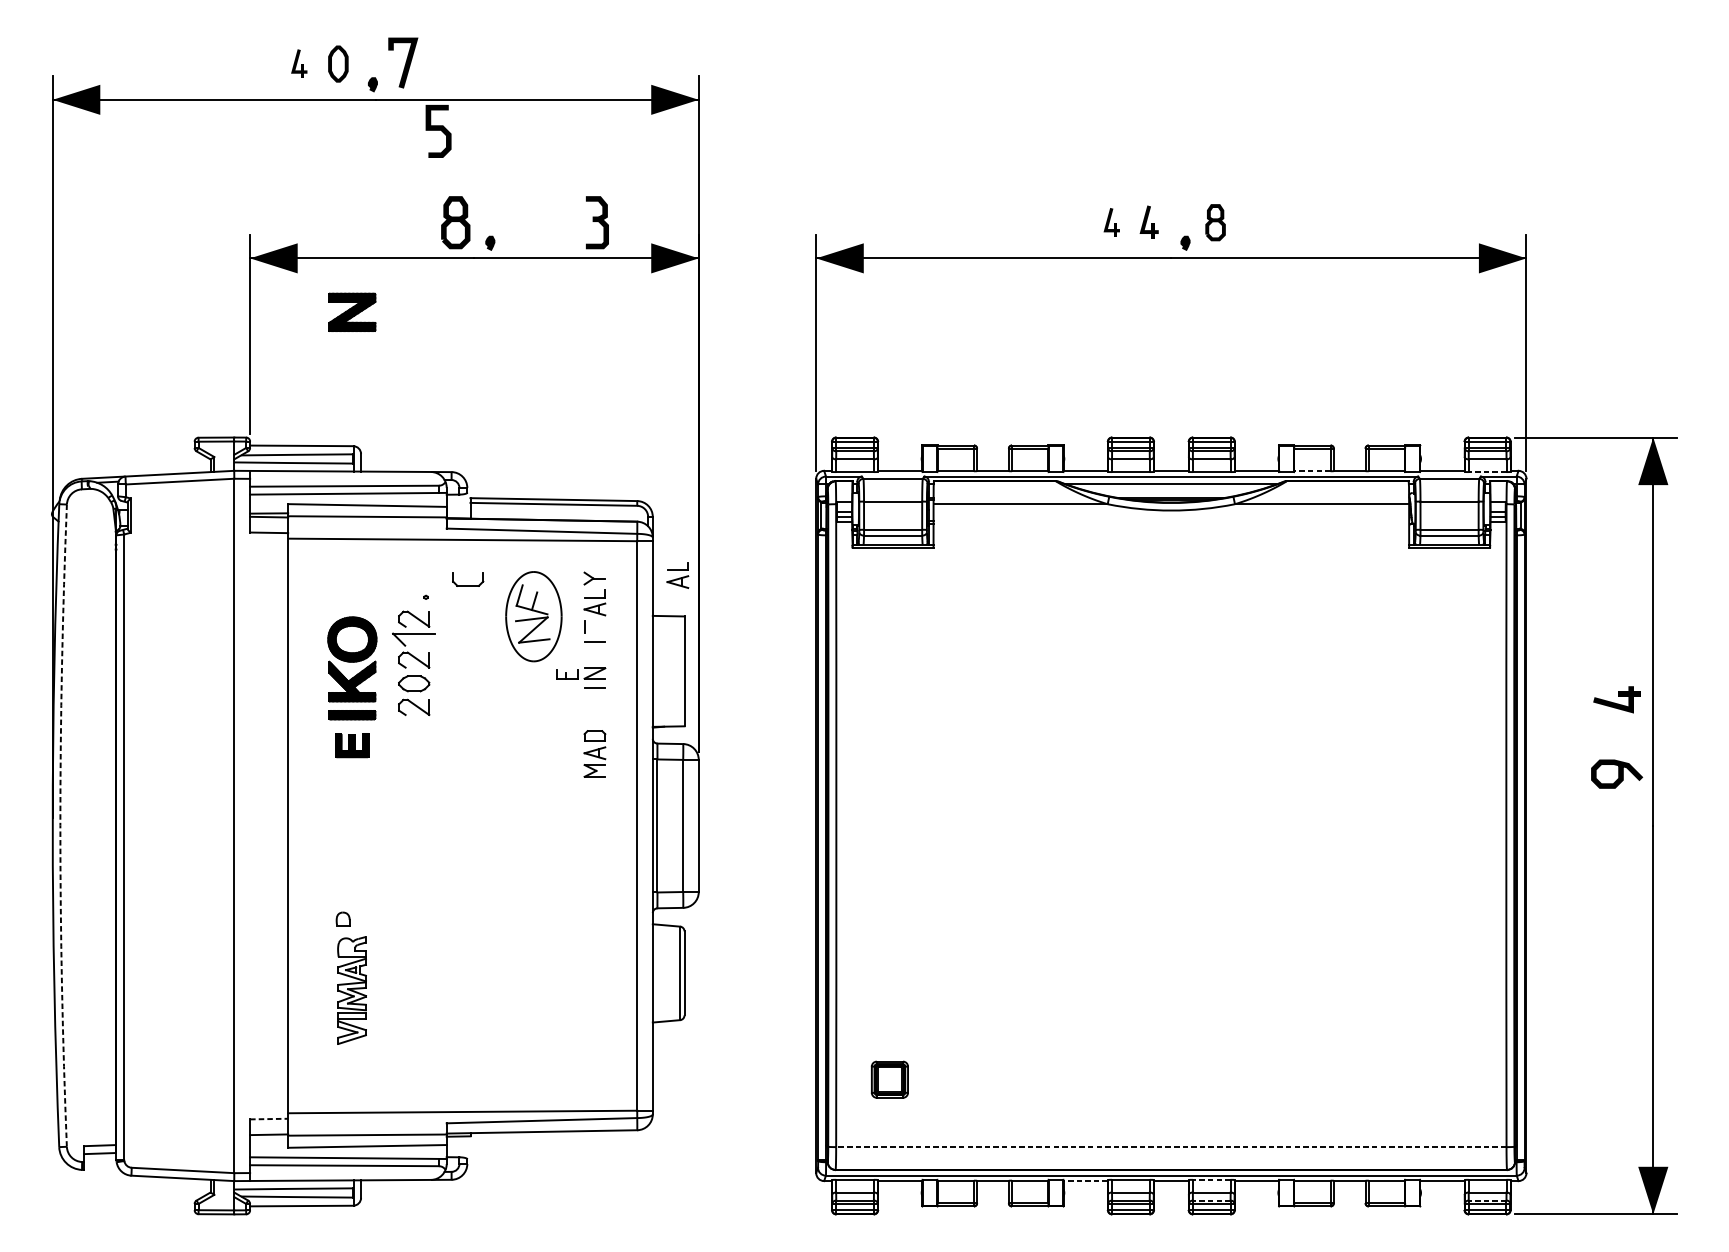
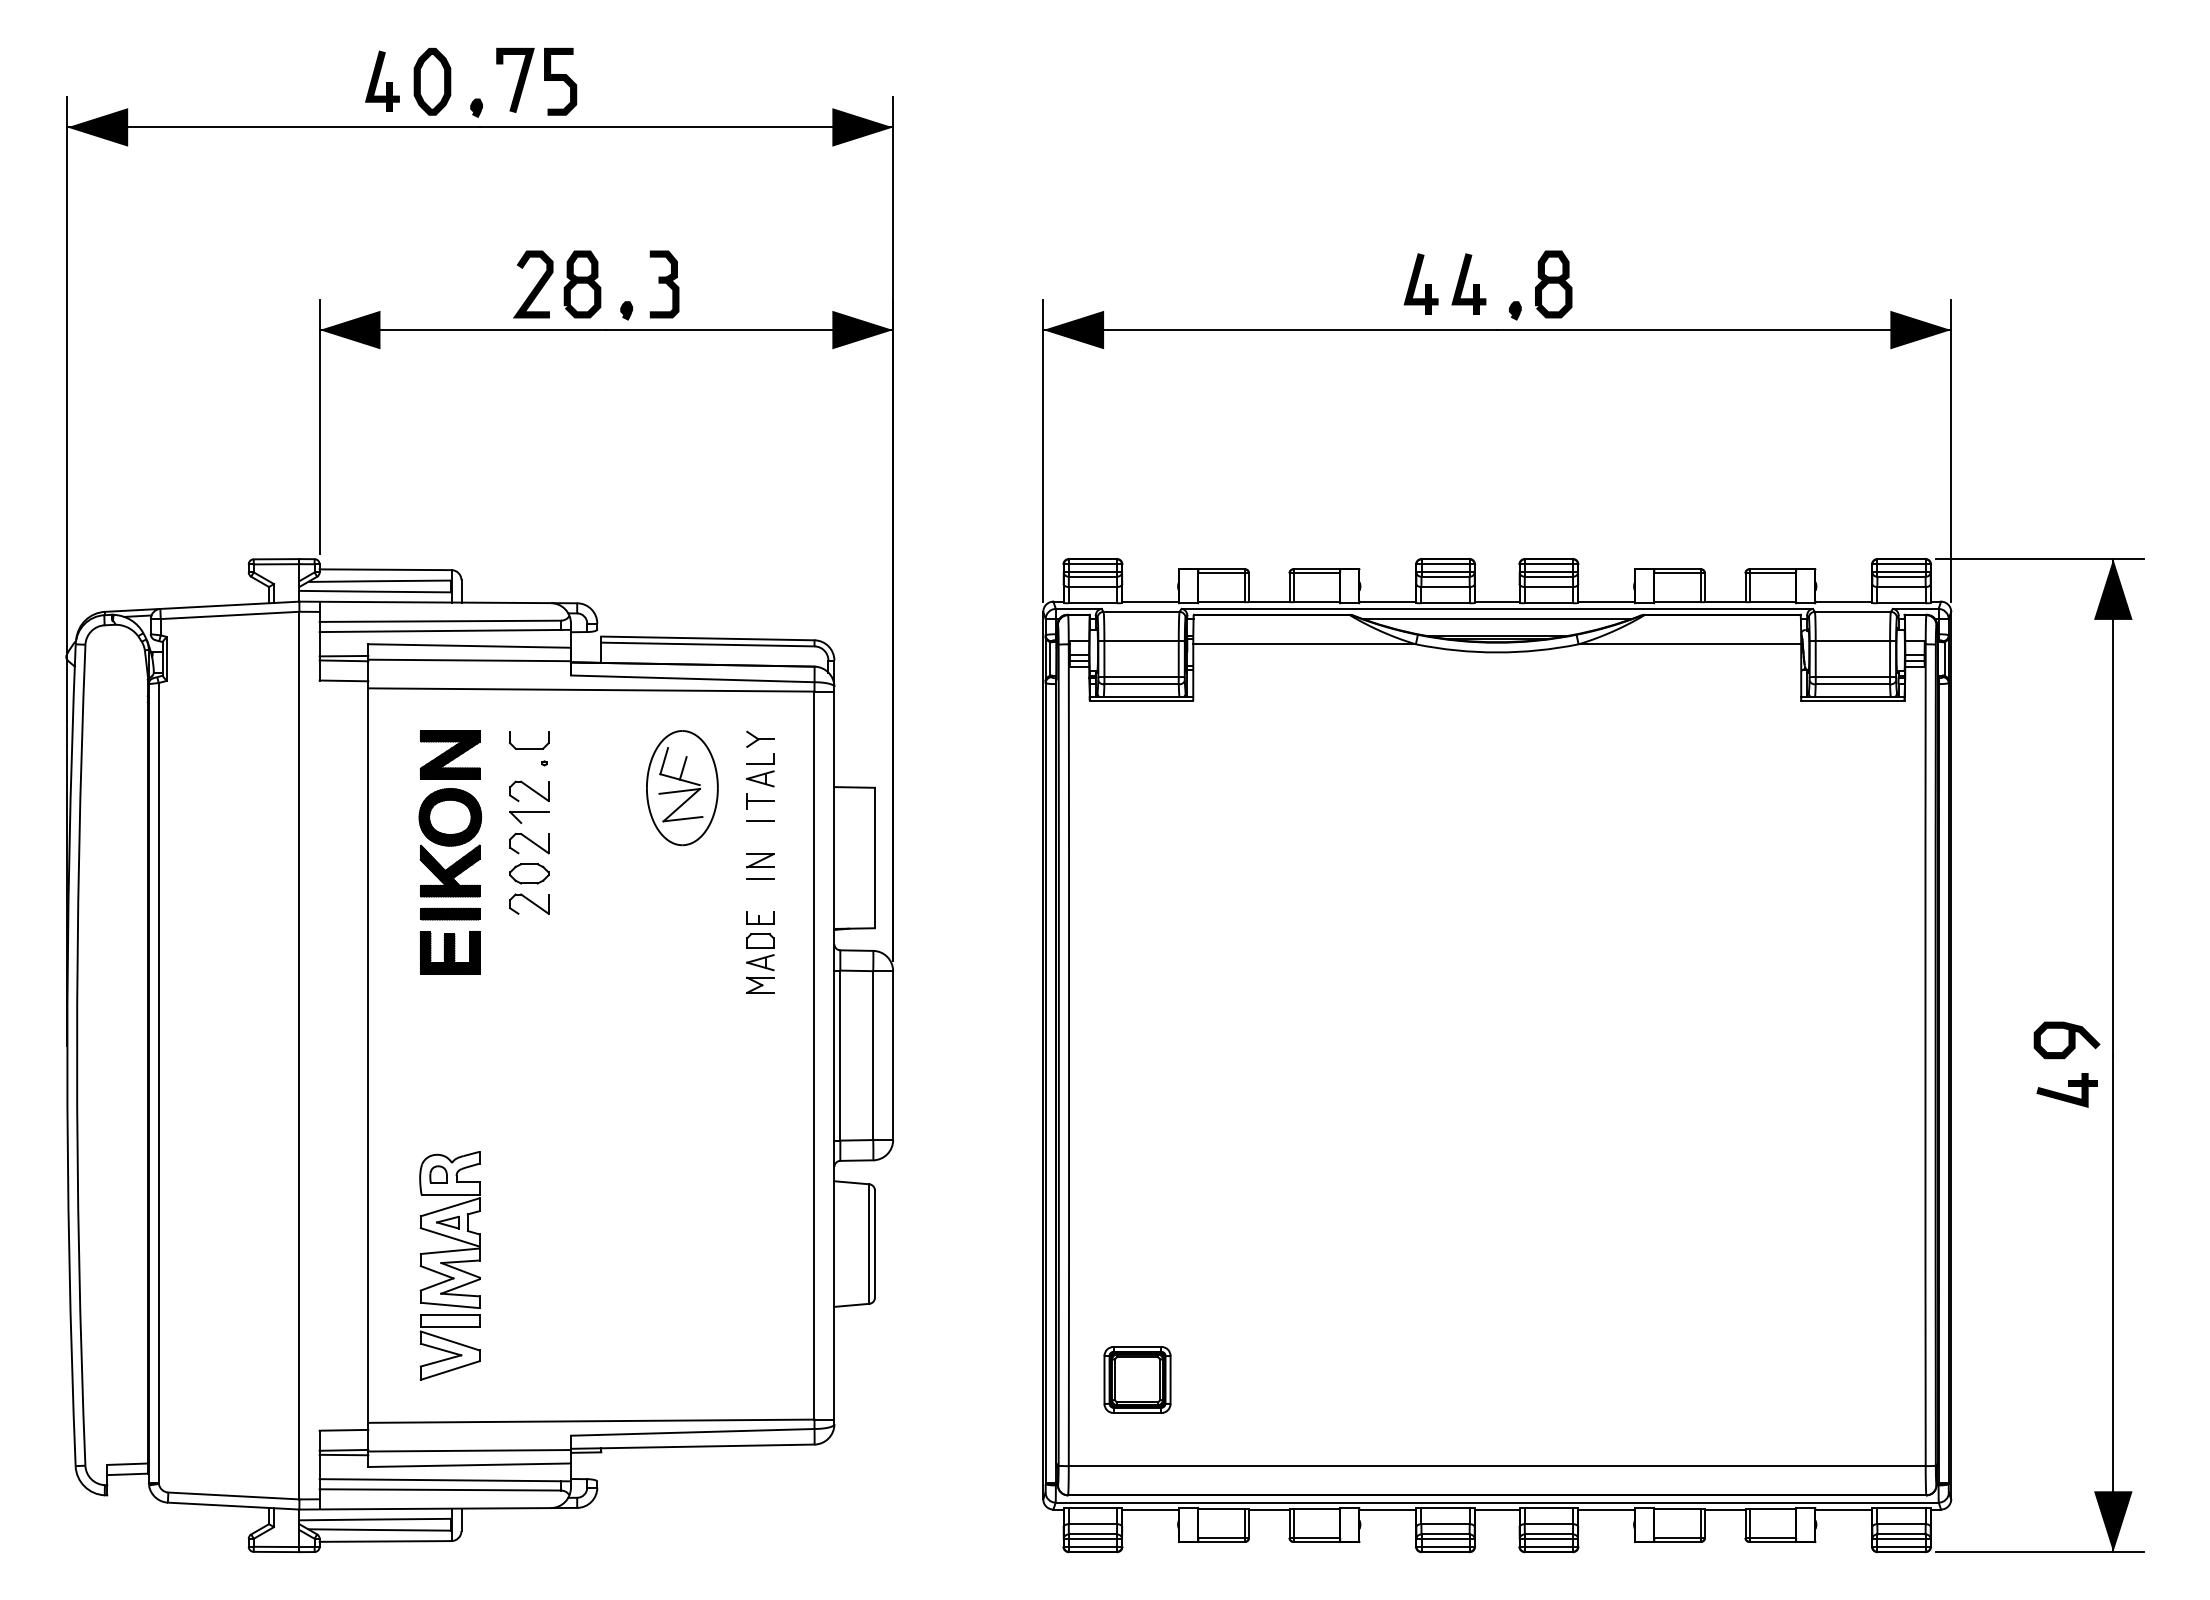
part: (299, 63) -> (382, 80), size x1.67
part: (338, 63) -> (432, 81), size x1.43
curve: (438, 130) -> (560, 80), moved
part: (1111, 221) -> (1420, 283), size x1.67
part: (1148, 221) -> (1468, 283), size x1.43
part: (597, 222) -> (664, 284), moved
part: (1215, 222) -> (1553, 284), size x1.43
curve: (418, 223) -> (535, 285), added
part: (351, 311) -> (449, 754), moved
line: (1312, 471) -> (1677, 602), dashed -> solid
line: (1487, 472) -> (1901, 603), dashed -> solid
part: (677, 575) -> (866, 735), removed
part: (468, 585) -> (529, 748), moved
line: (594, 627) -> (760, 801), added
part: (414, 639) -> (529, 817), size x0.71
part: (567, 674) -> (760, 917), moved
part: (1616, 699) -> (2066, 1090), moved
part: (352, 745) -> (450, 952), size x1.43
curve: (1618, 774) -> (2068, 1040), moved
arc: (60, 825) -> (77, 1055), dashed -> solid
part: (351, 990) -> (449, 1265), size x1.67
part: (889, 1079) -> (1137, 1379), size x1.43
line: (269, 1119) -> (344, 1430), dashed -> solid
line: (268, 1138) -> (343, 1454), added
line: (1170, 1147) -> (1496, 1466), dashed -> solid
line: (1211, 1179) -> (1548, 1507), dashed -> solid
line: (1085, 1181) -> (1387, 1509), dashed -> solid
line: (1211, 1200) -> (1548, 1534), dashed -> solid
line: (1487, 1200) -> (1901, 1534), dashed -> solid

